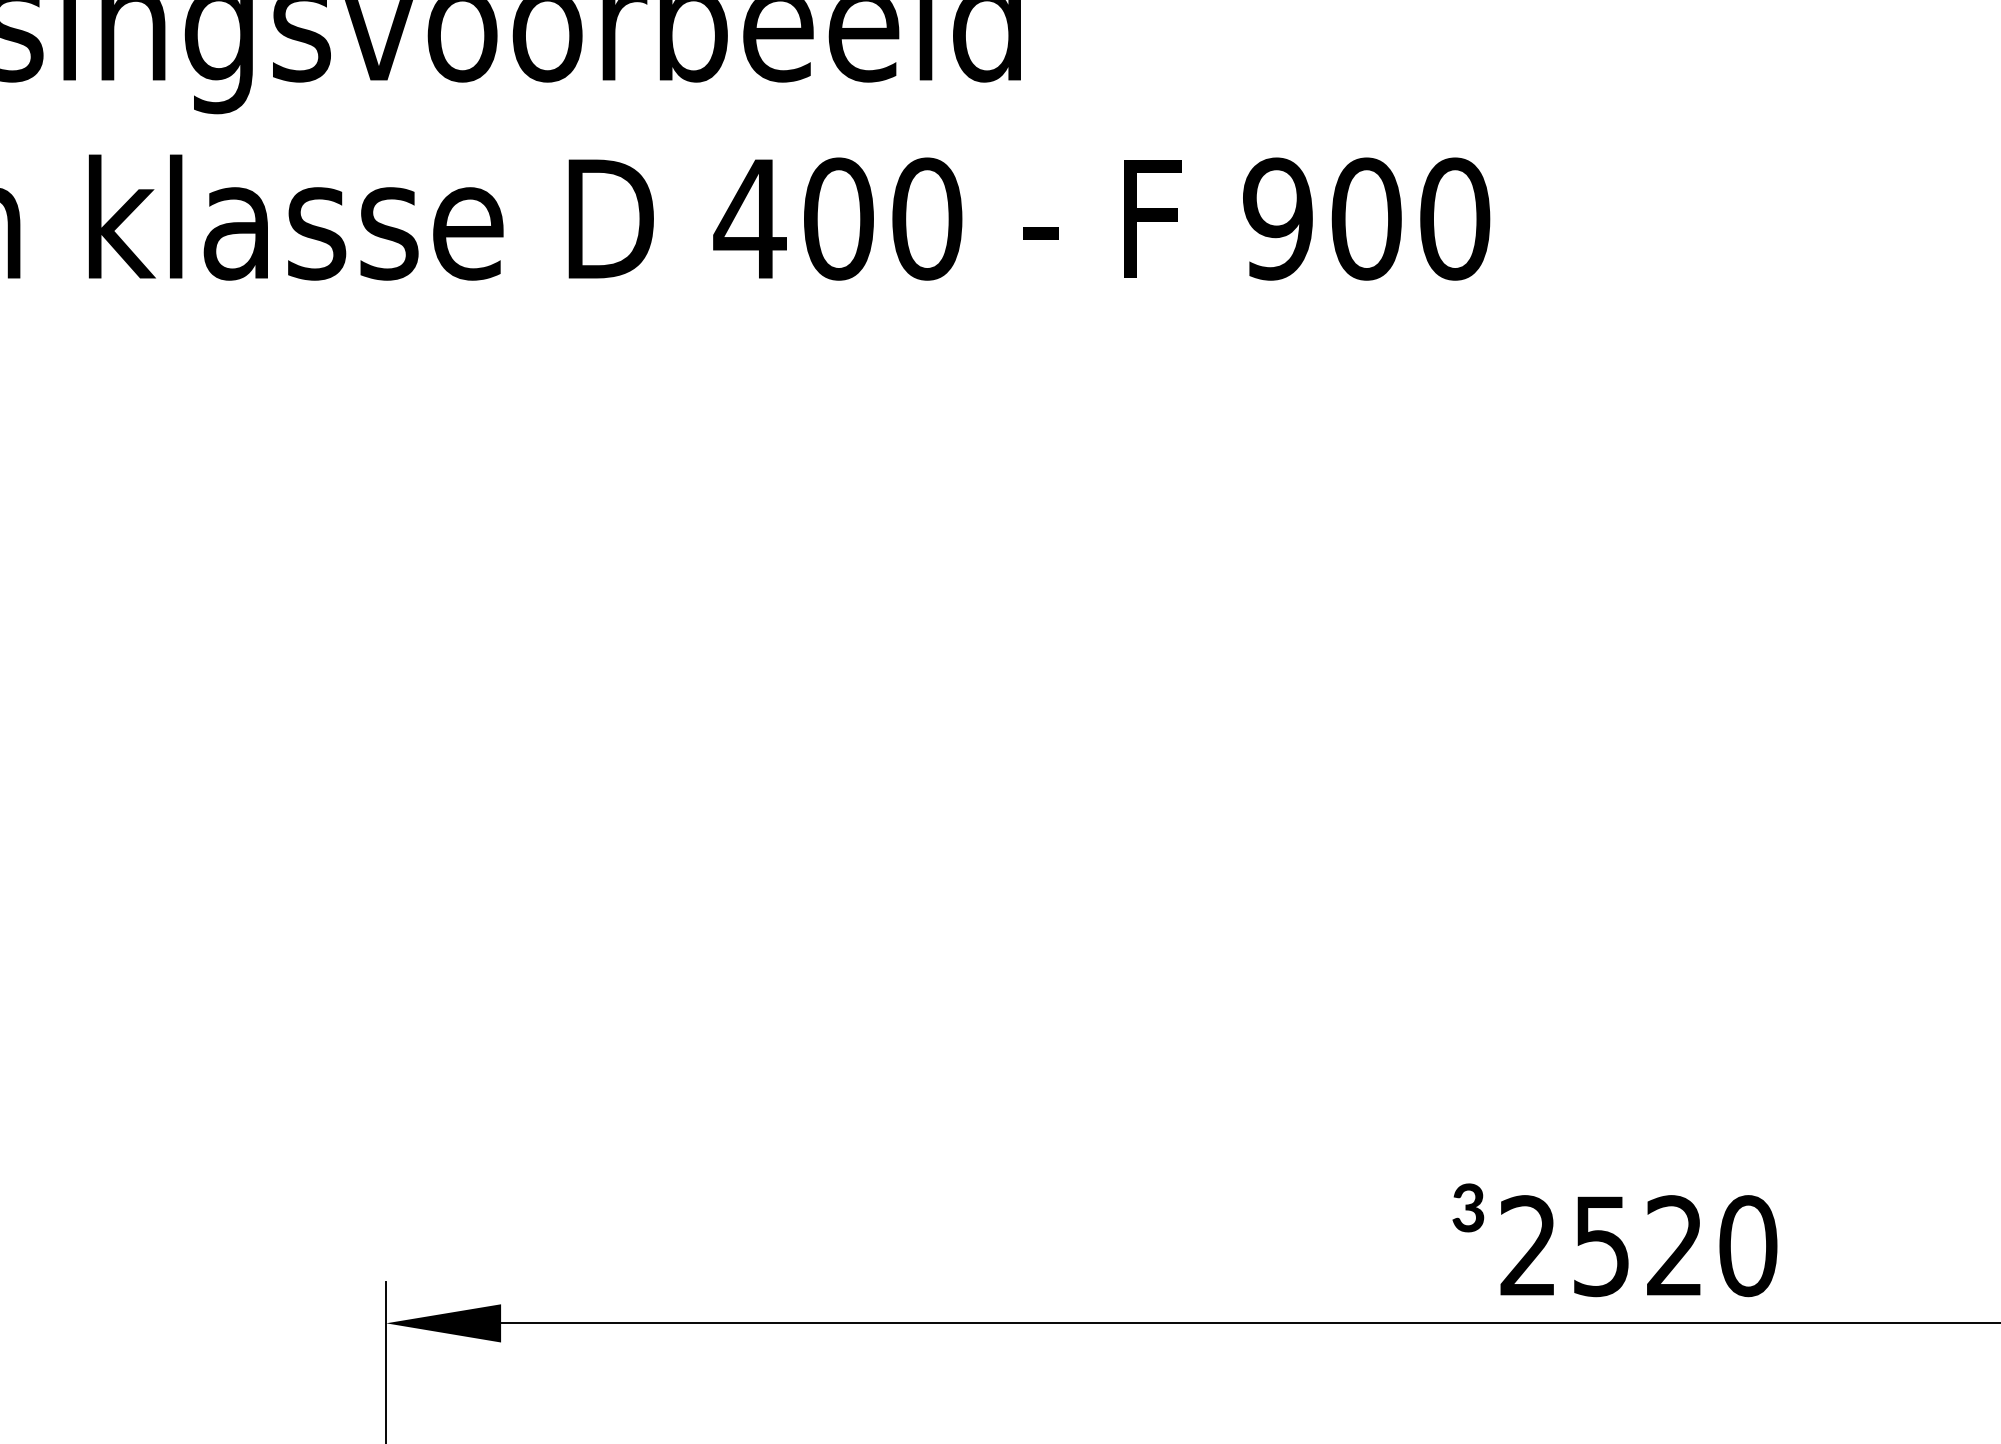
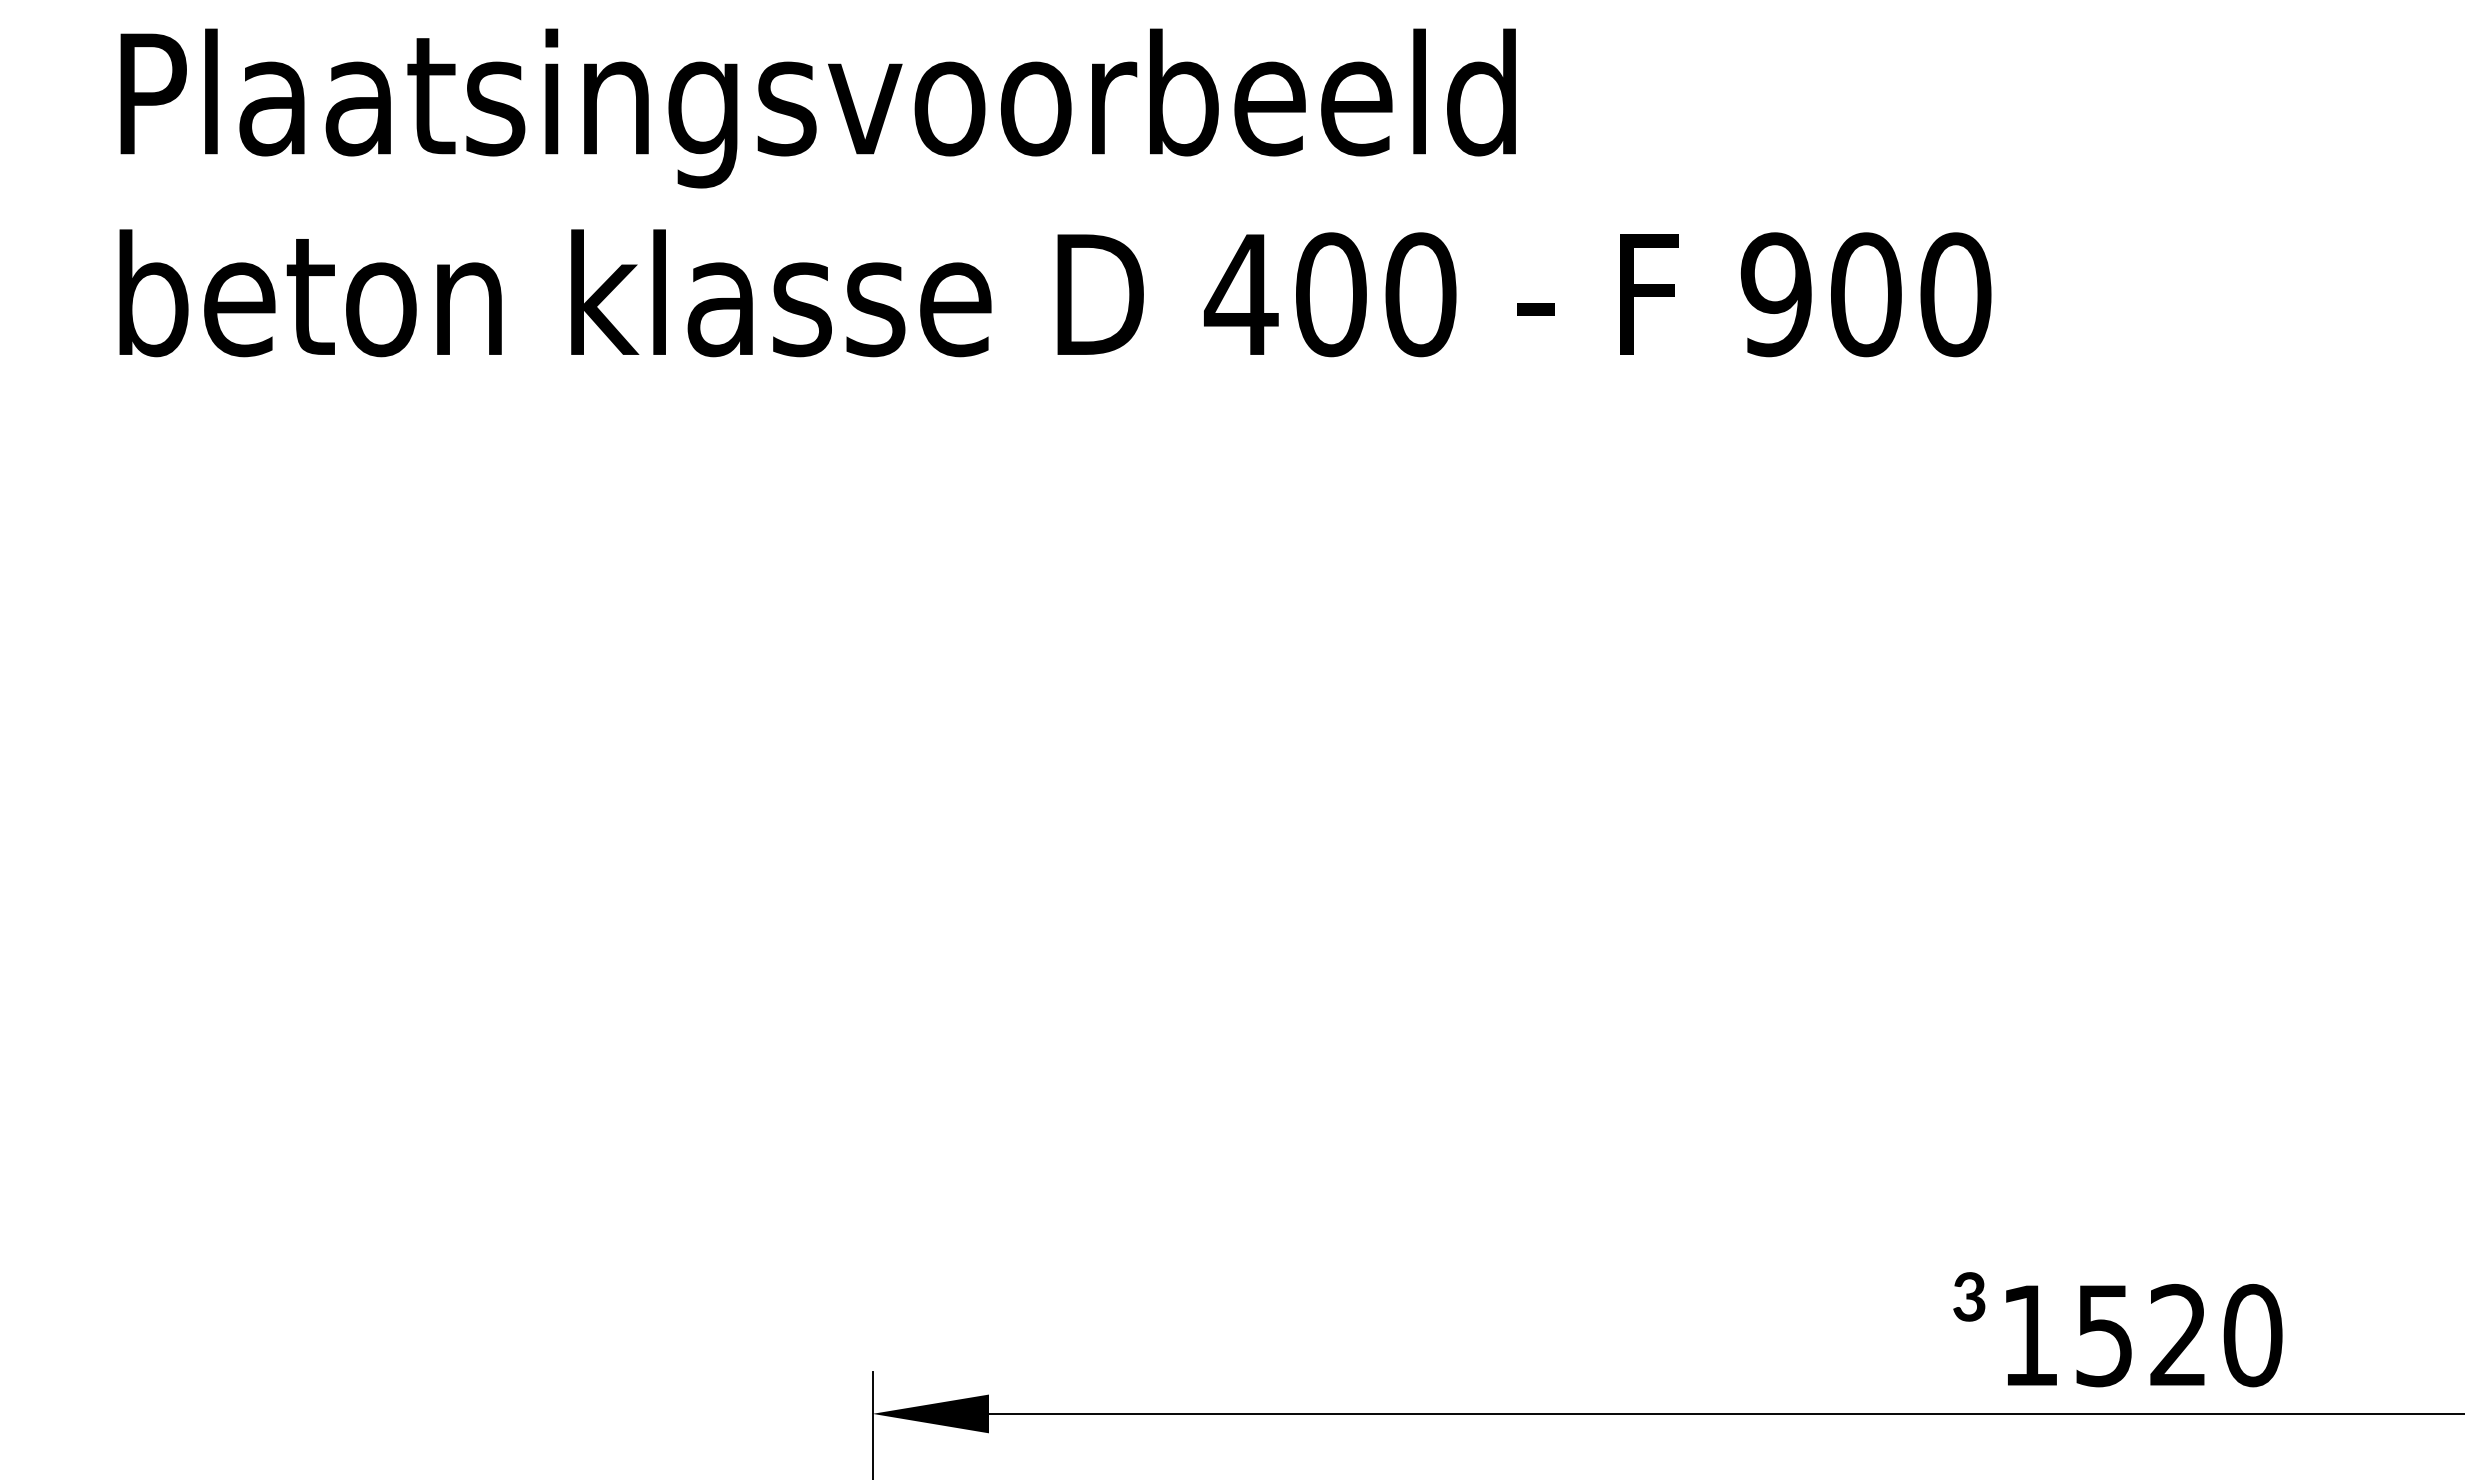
text: (1527, 1245) -> (2029, 1334), 2520 -> 1520

